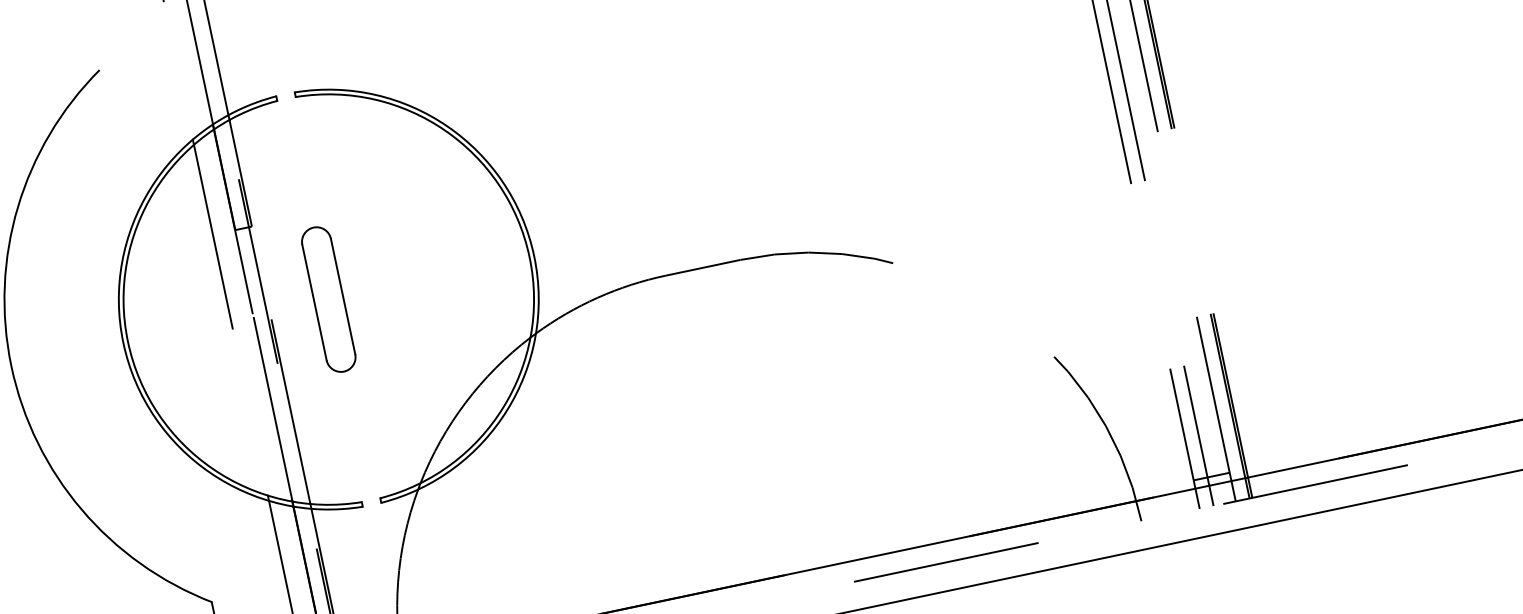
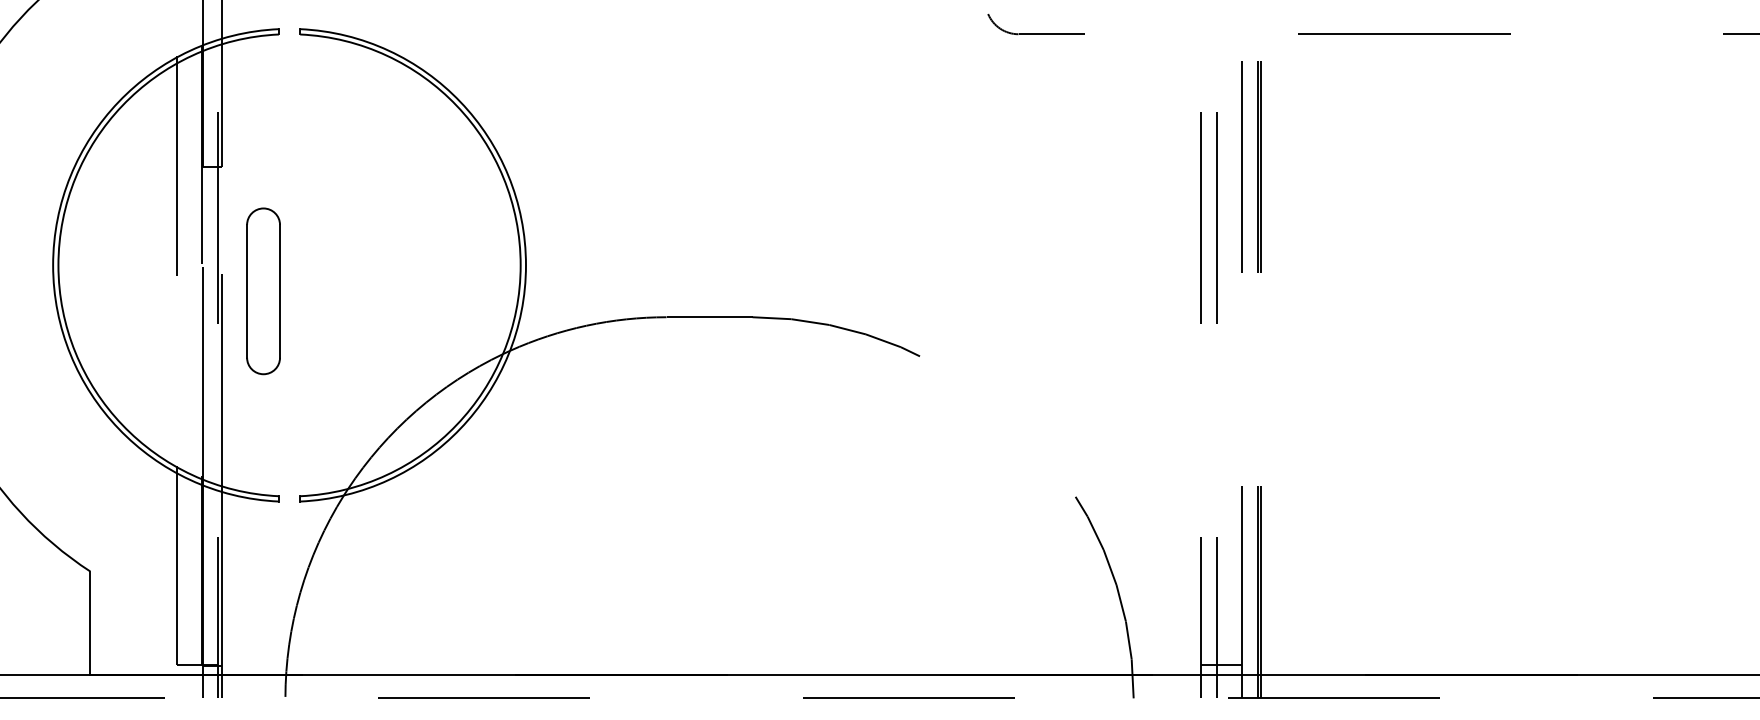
part: (328, 299) -> (263, 291), moved

